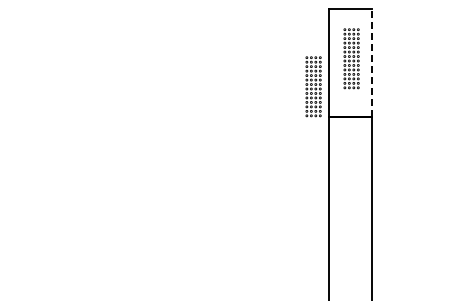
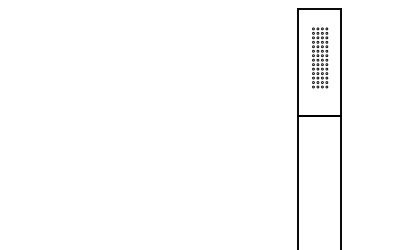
line: (372, 63) -> (341, 62), dashed -> solid
part: (313, 86) -> (282, 85), removed

